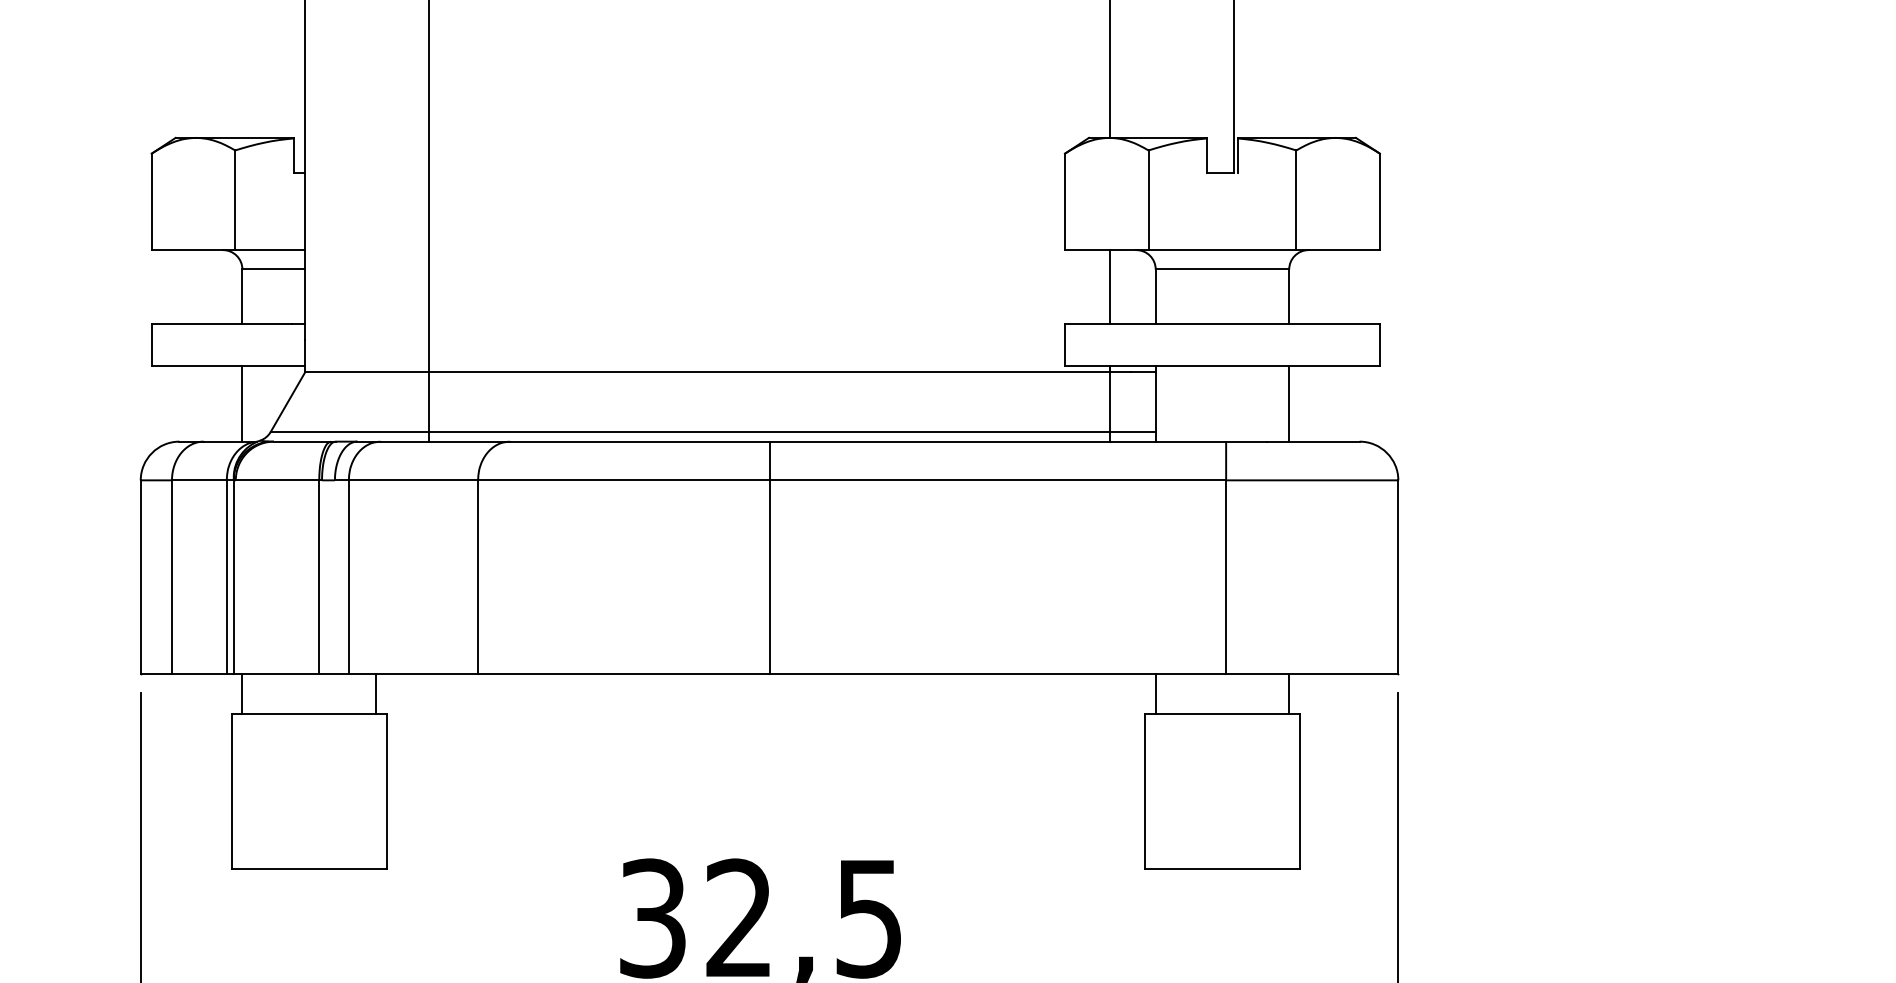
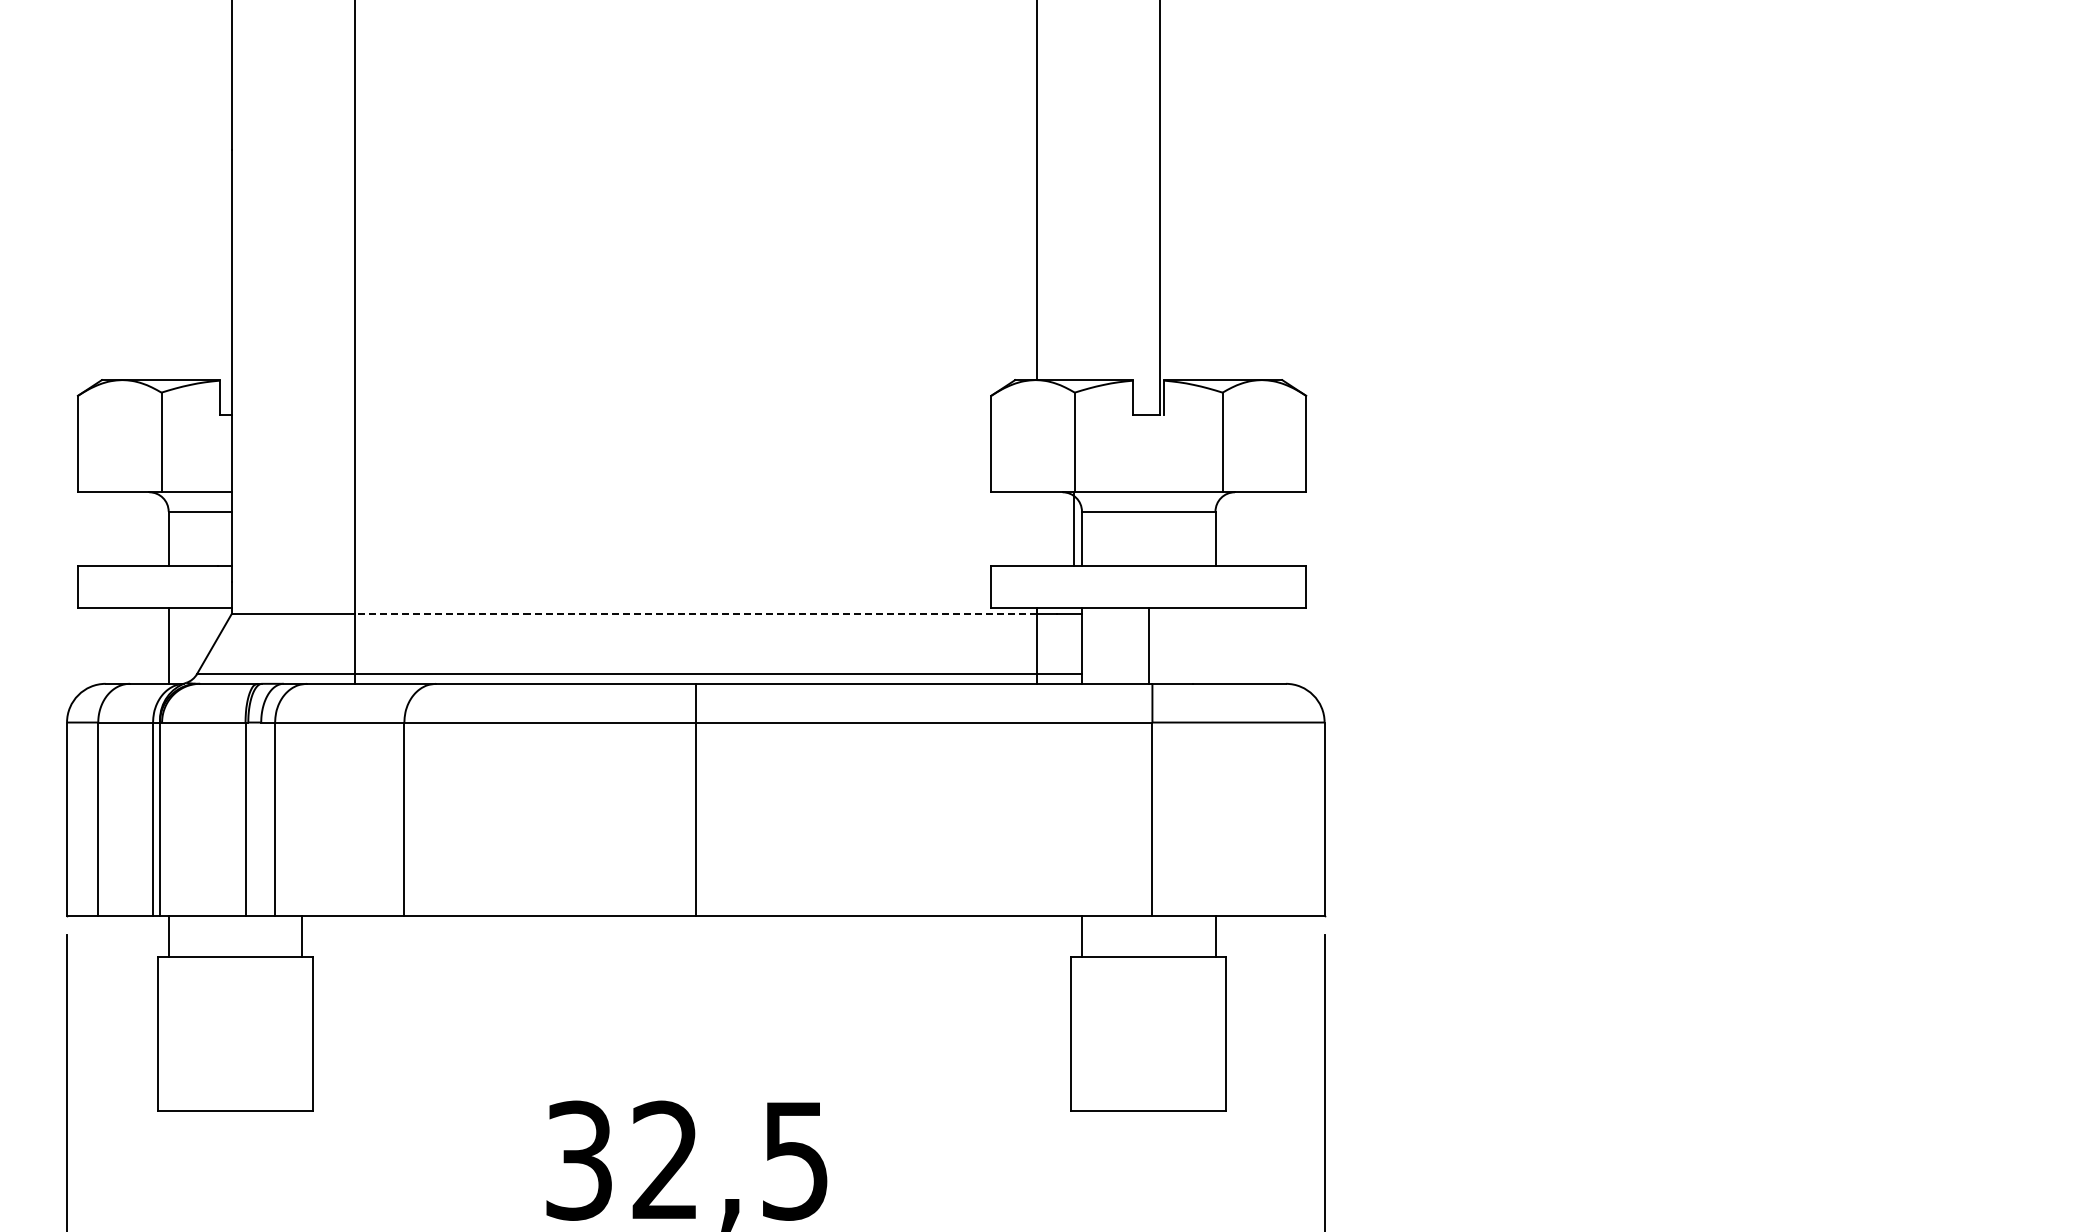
line: (1110, 286) -> (1073, 528), moved
line: (769, 372) -> (695, 614), solid -> dashed
line: (1289, 403) -> (1148, 645), moved

